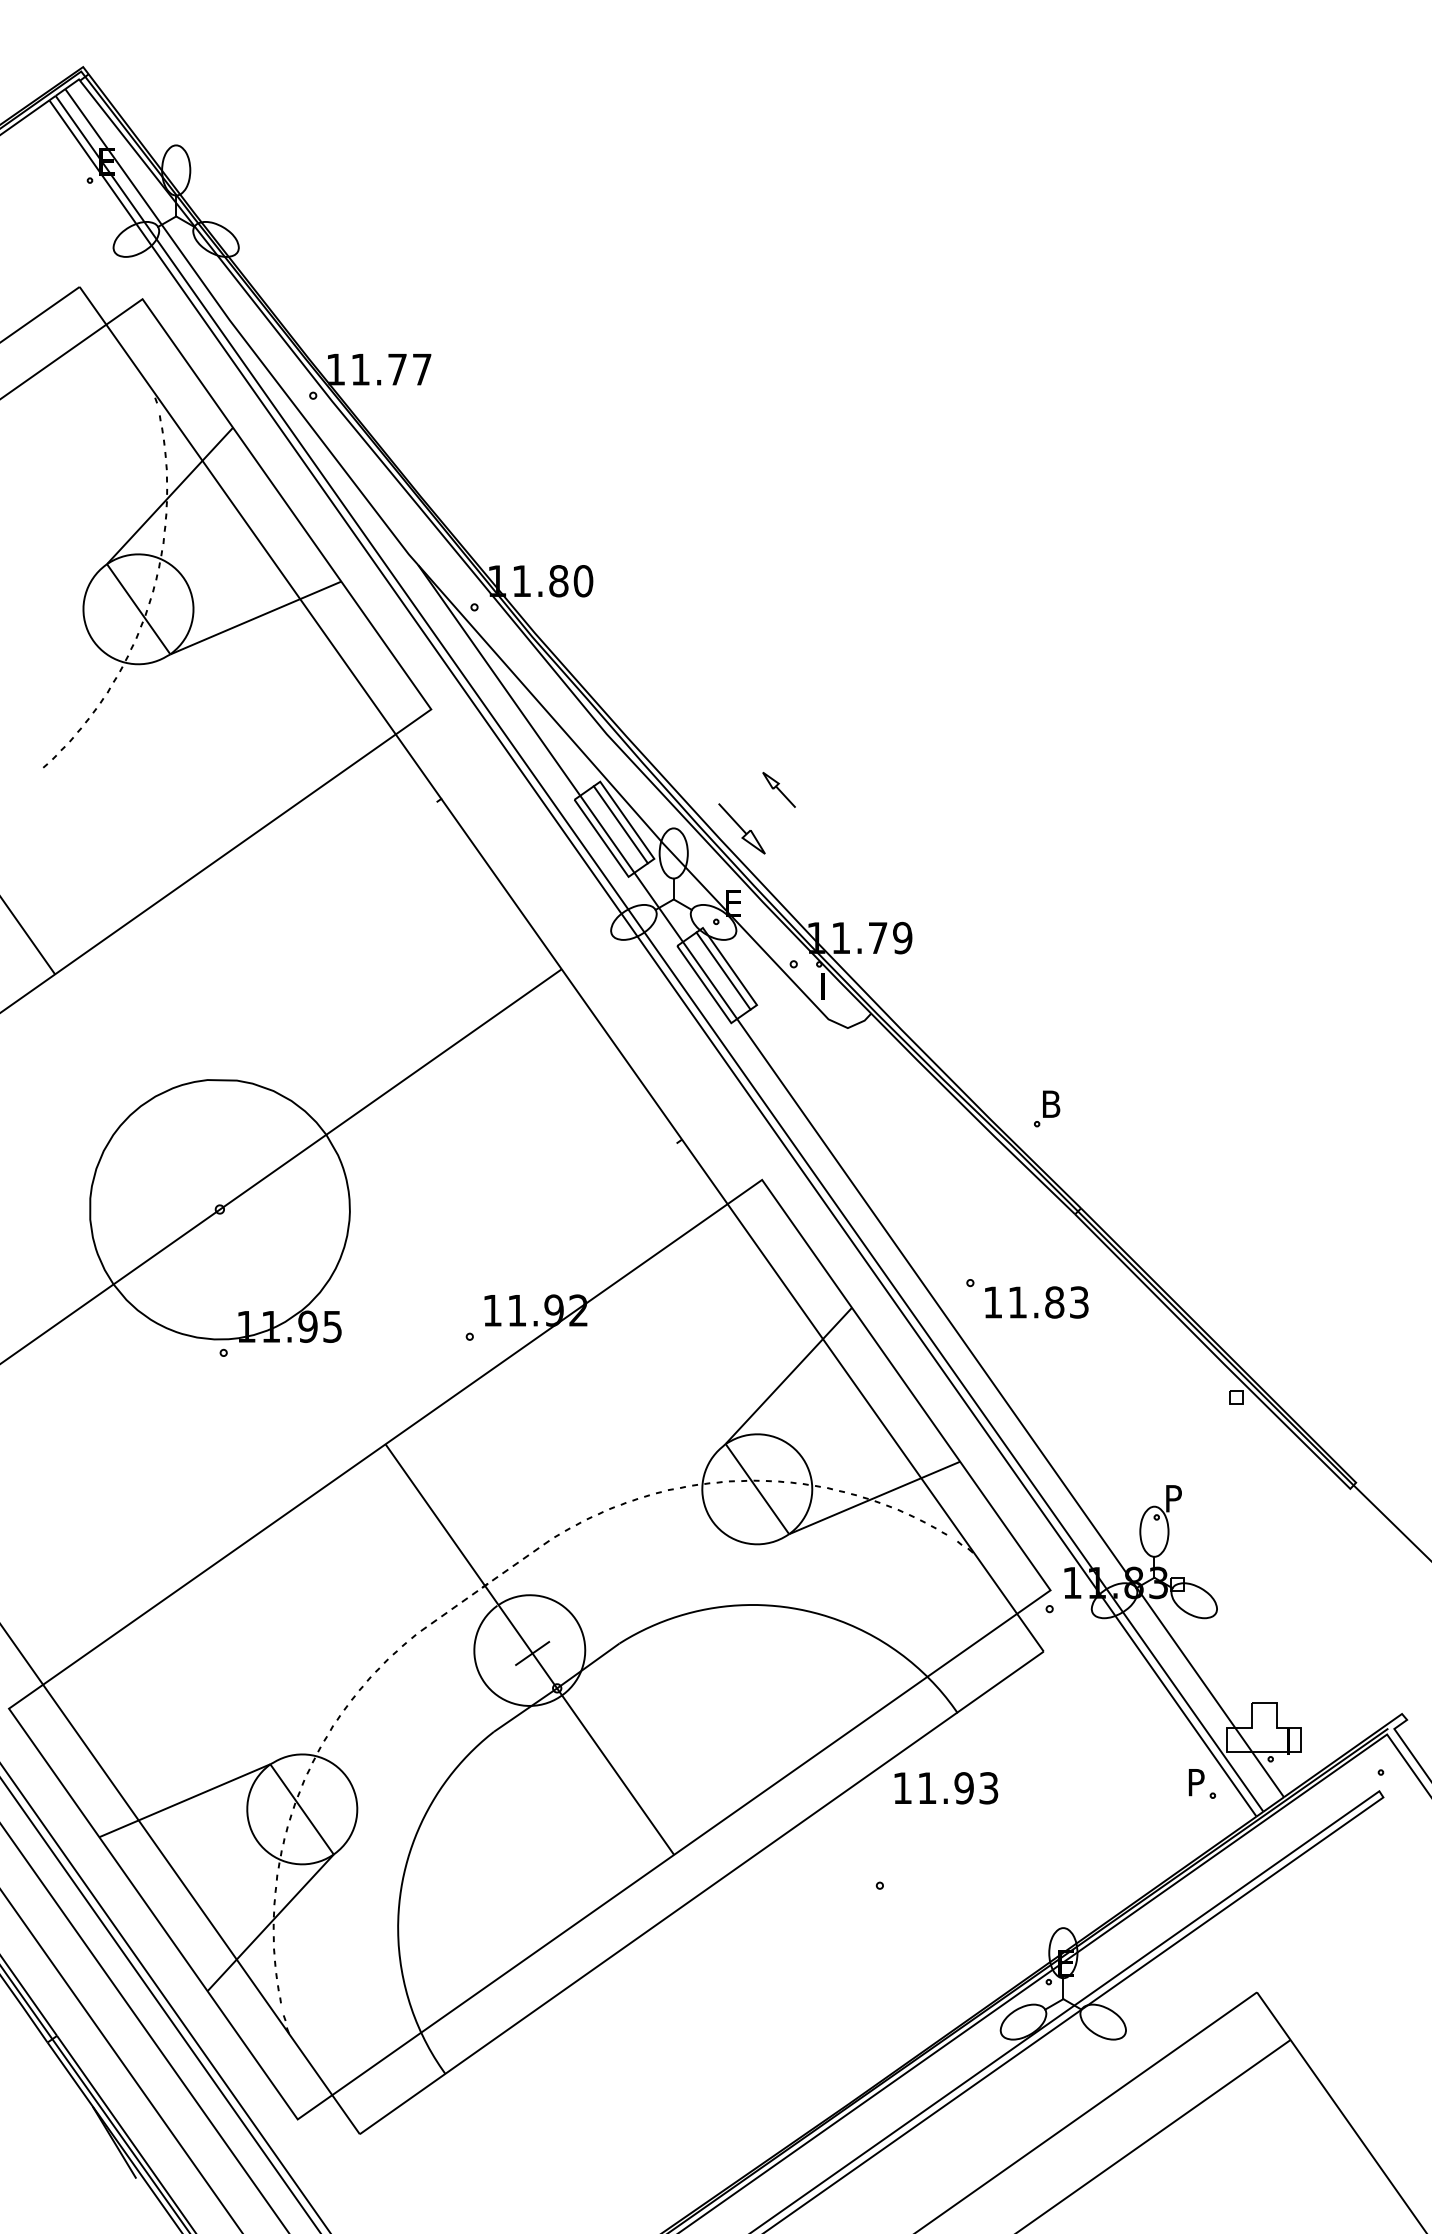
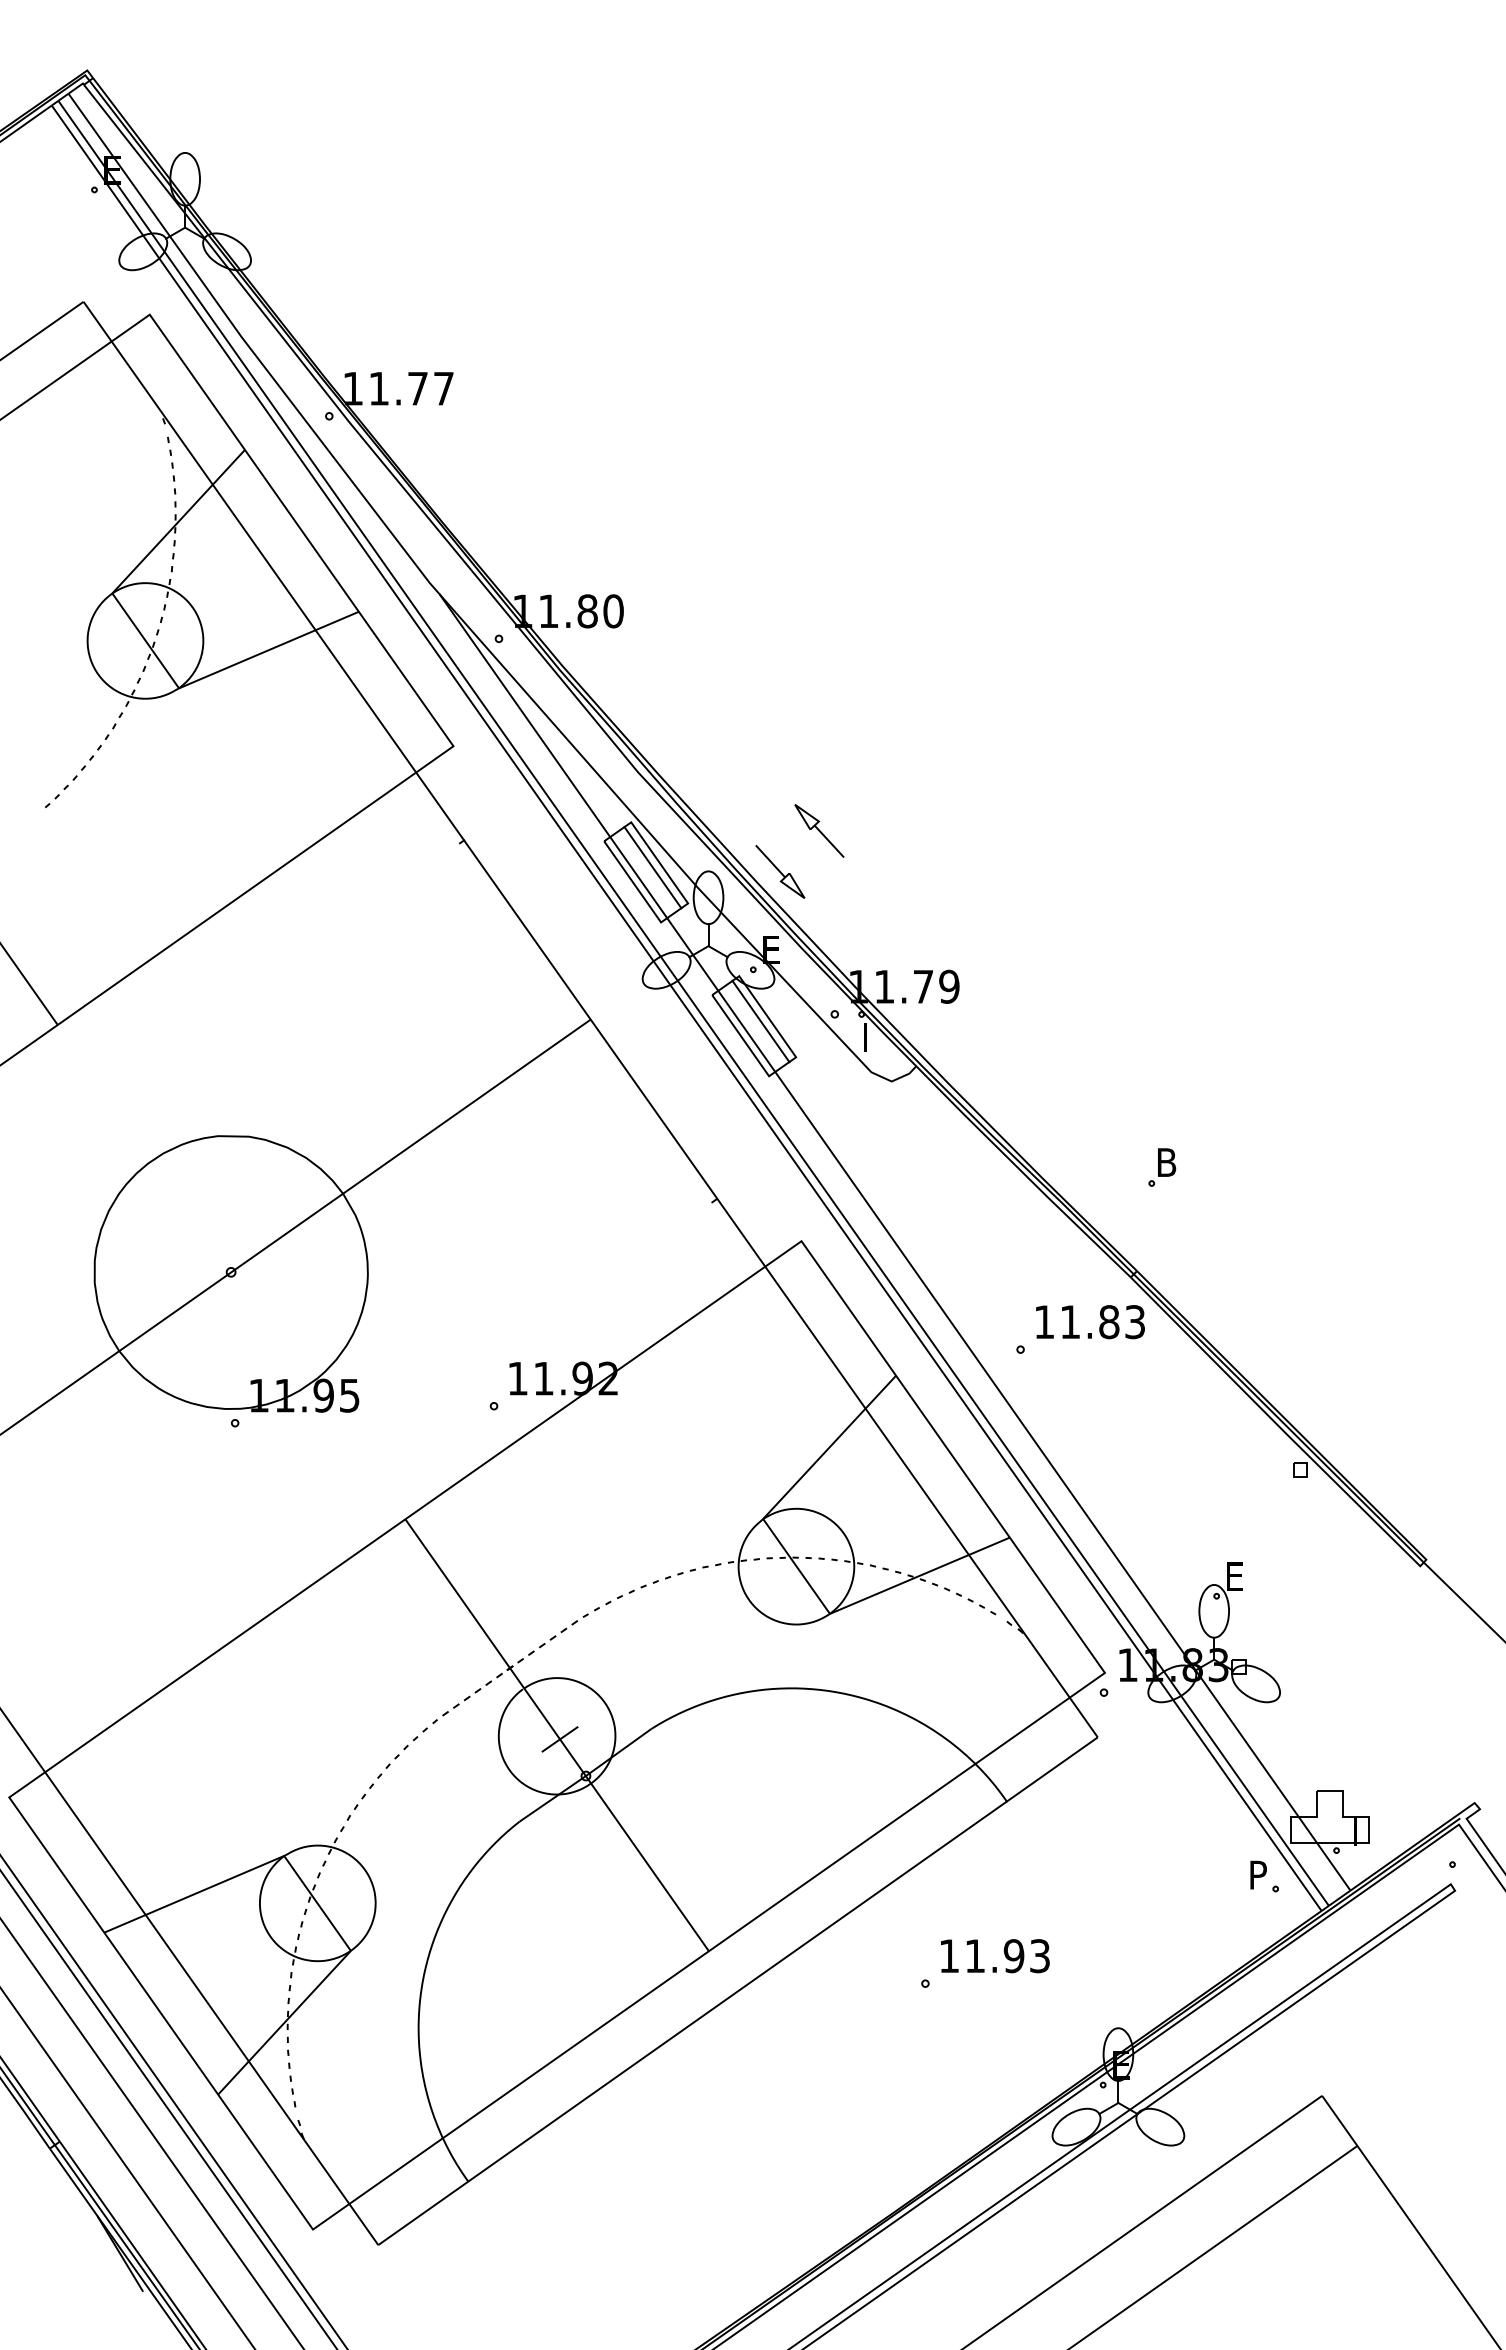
part: (779, 789) -> (819, 830), size x1.43
part: (1047, 1108) -> (1162, 1167), moved
text: (1036, 1302) -> (1090, 1322), moved
text: (1173, 1498) -> (1234, 1576), P -> E
text: (946, 1788) -> (995, 1956), moved

